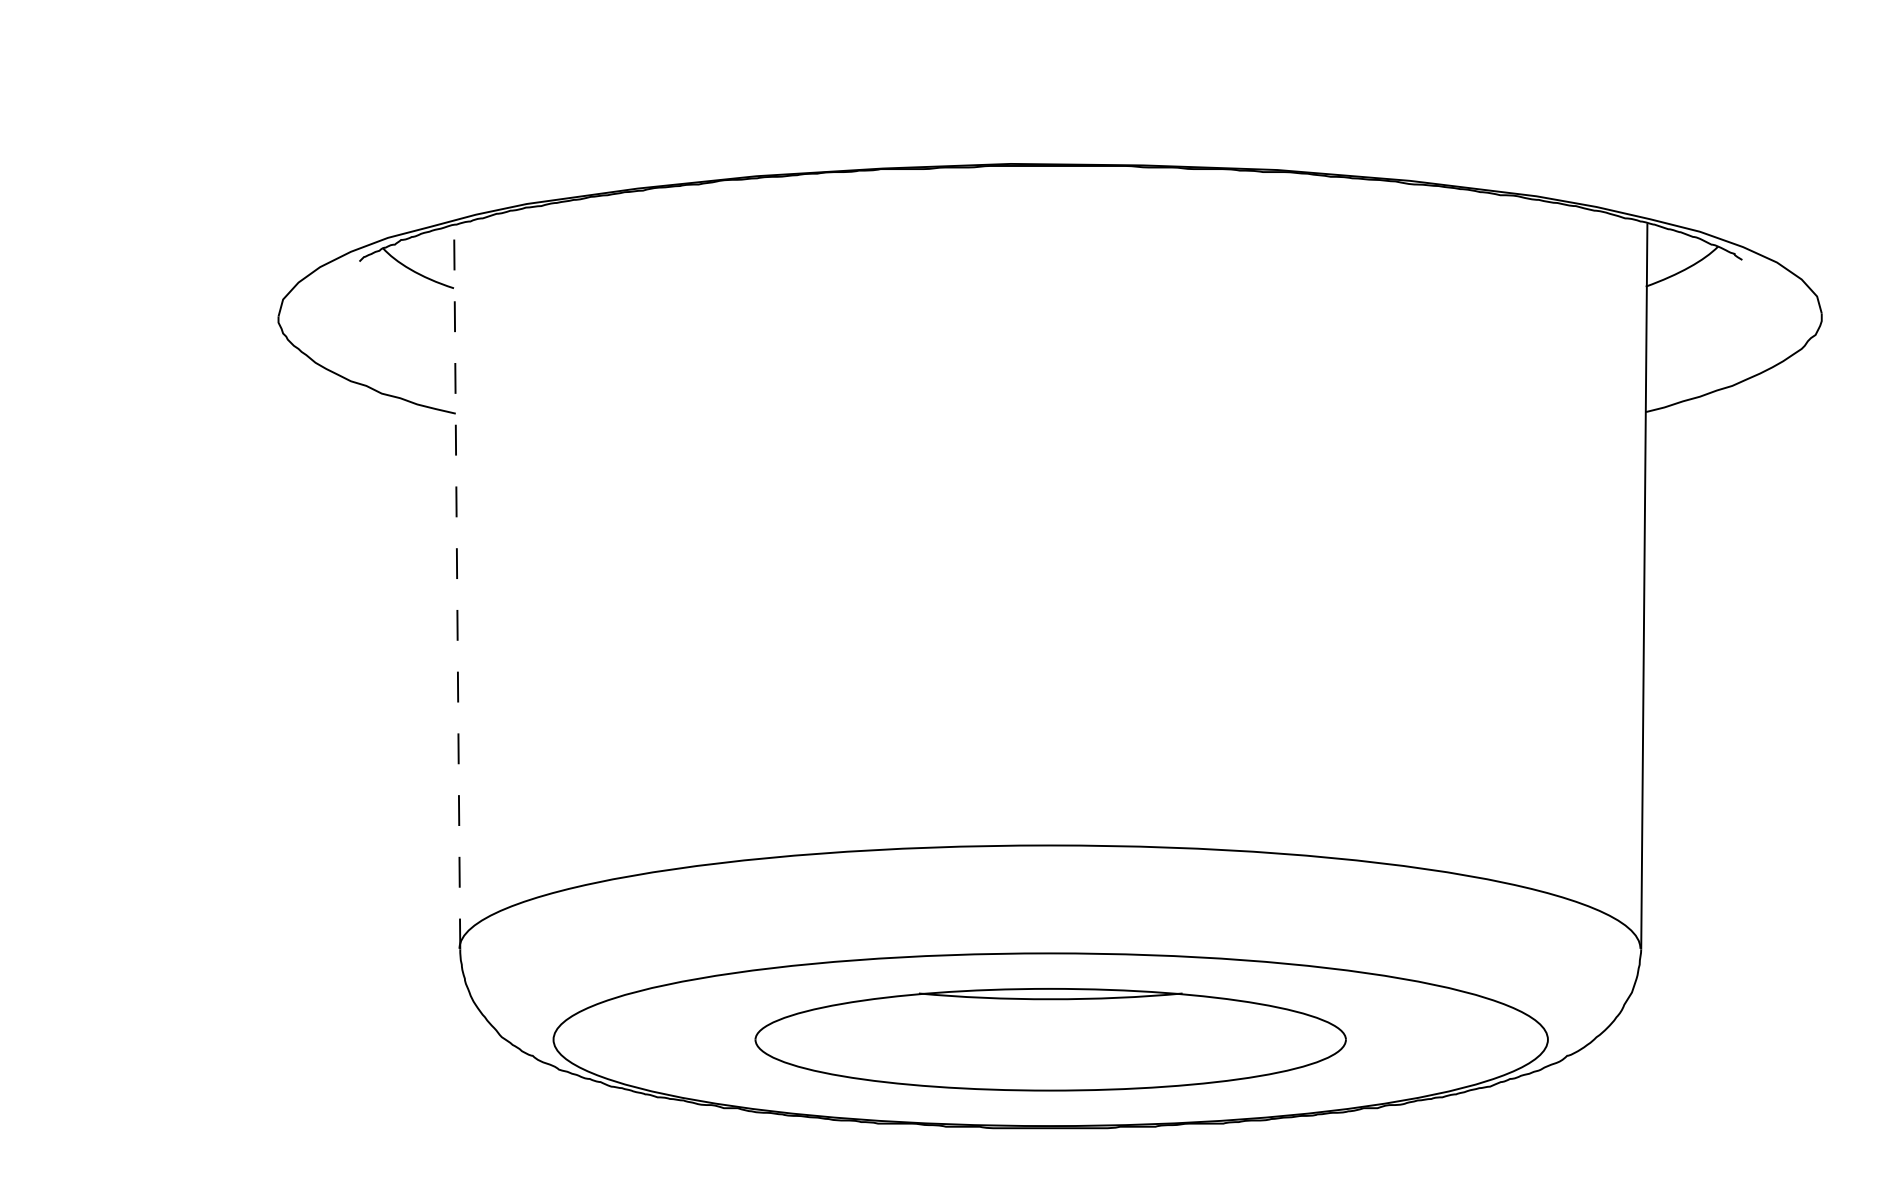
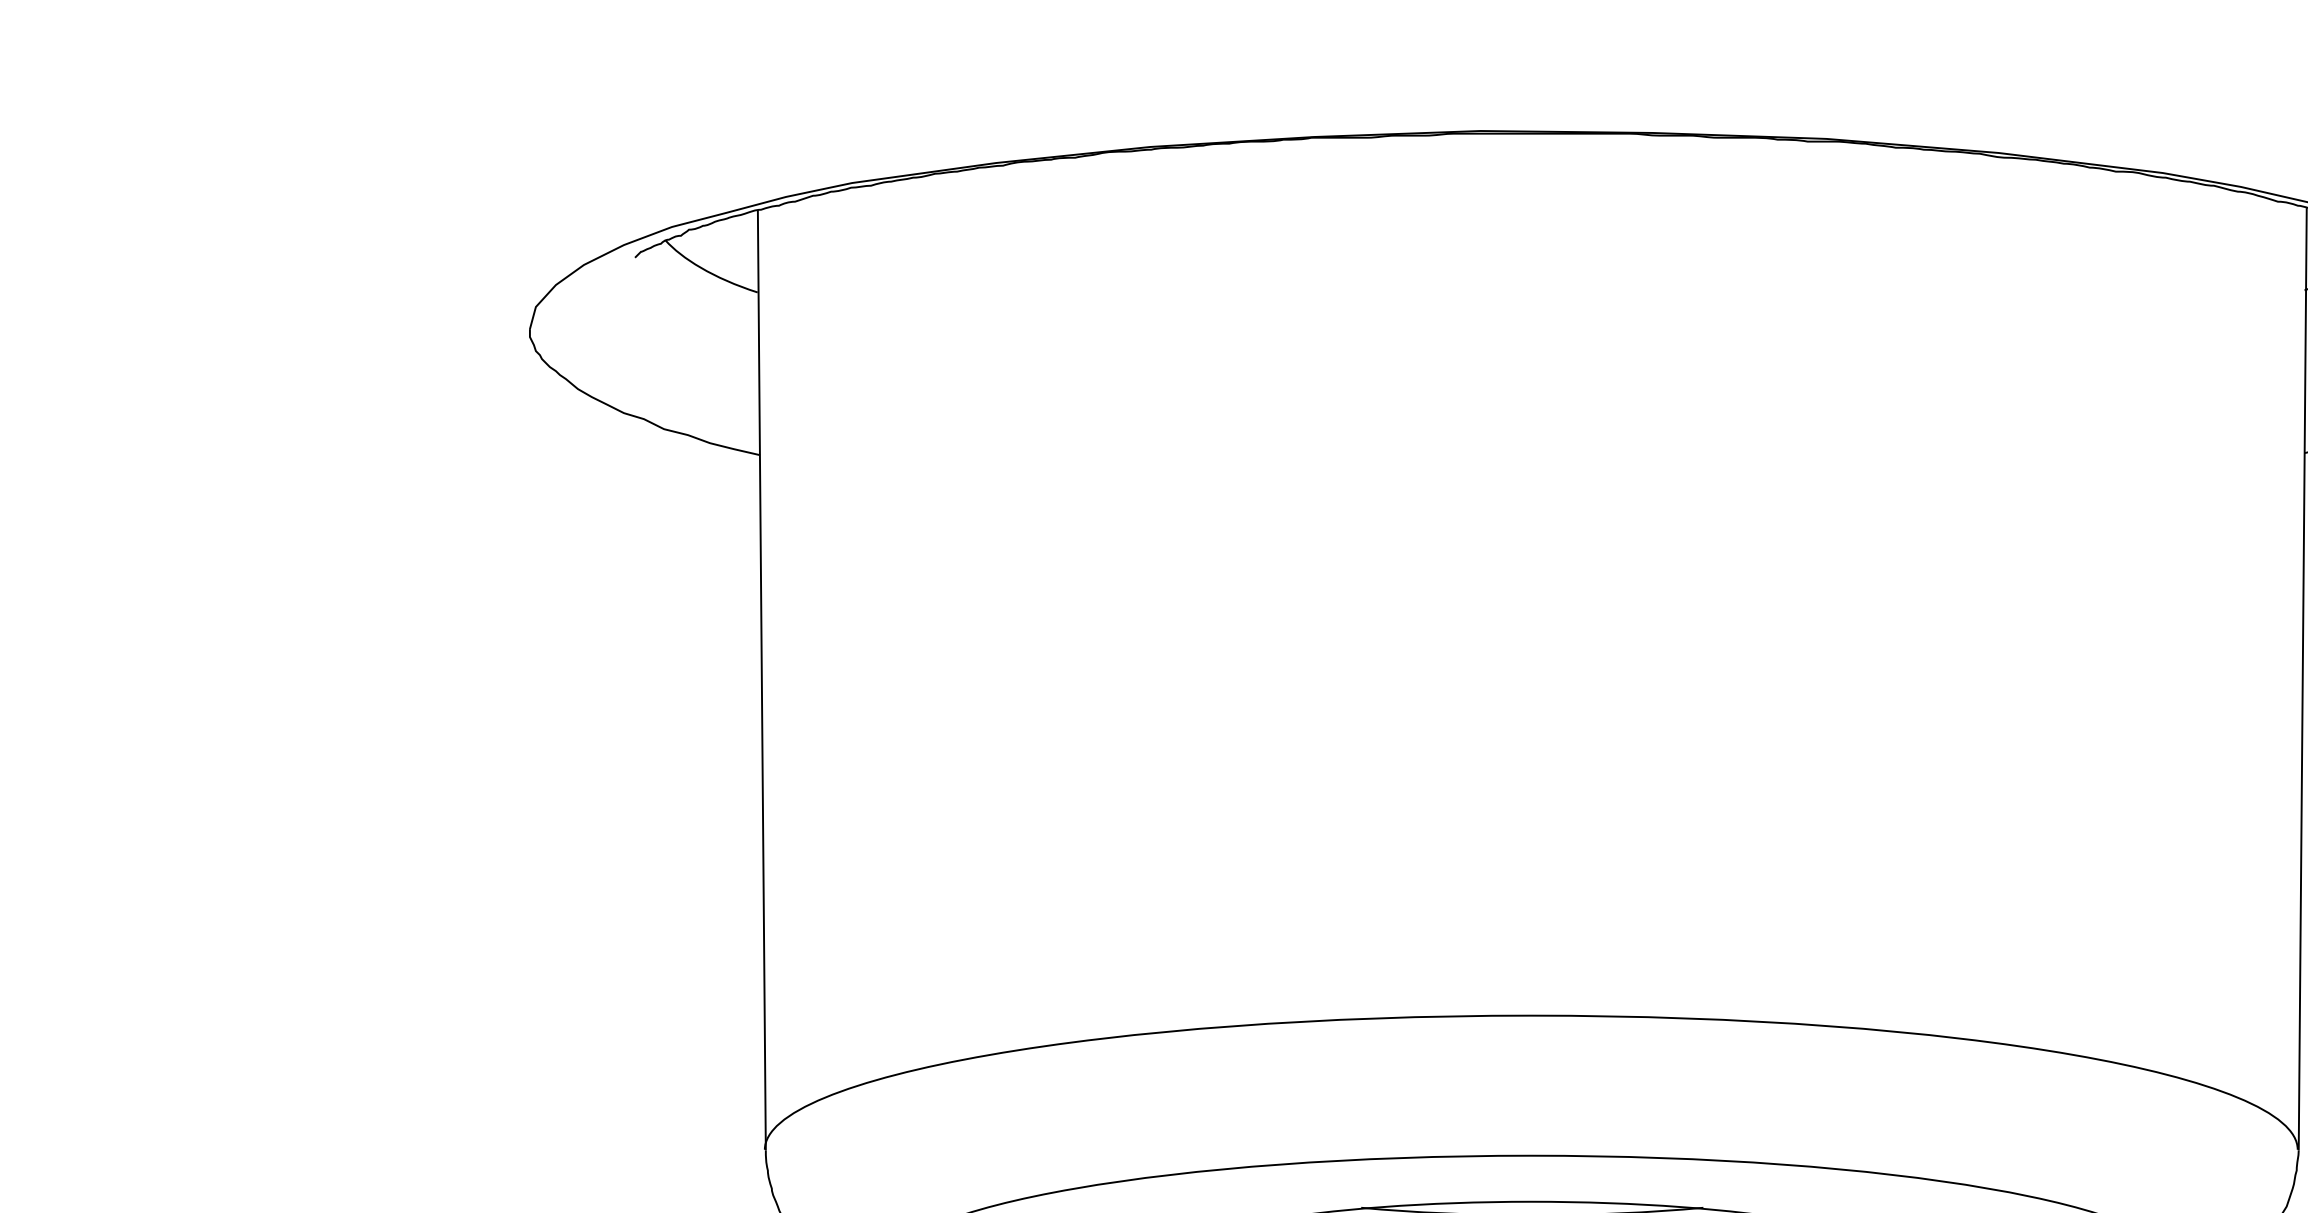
line: (457, 586) -> (762, 679), dashed -> solid

